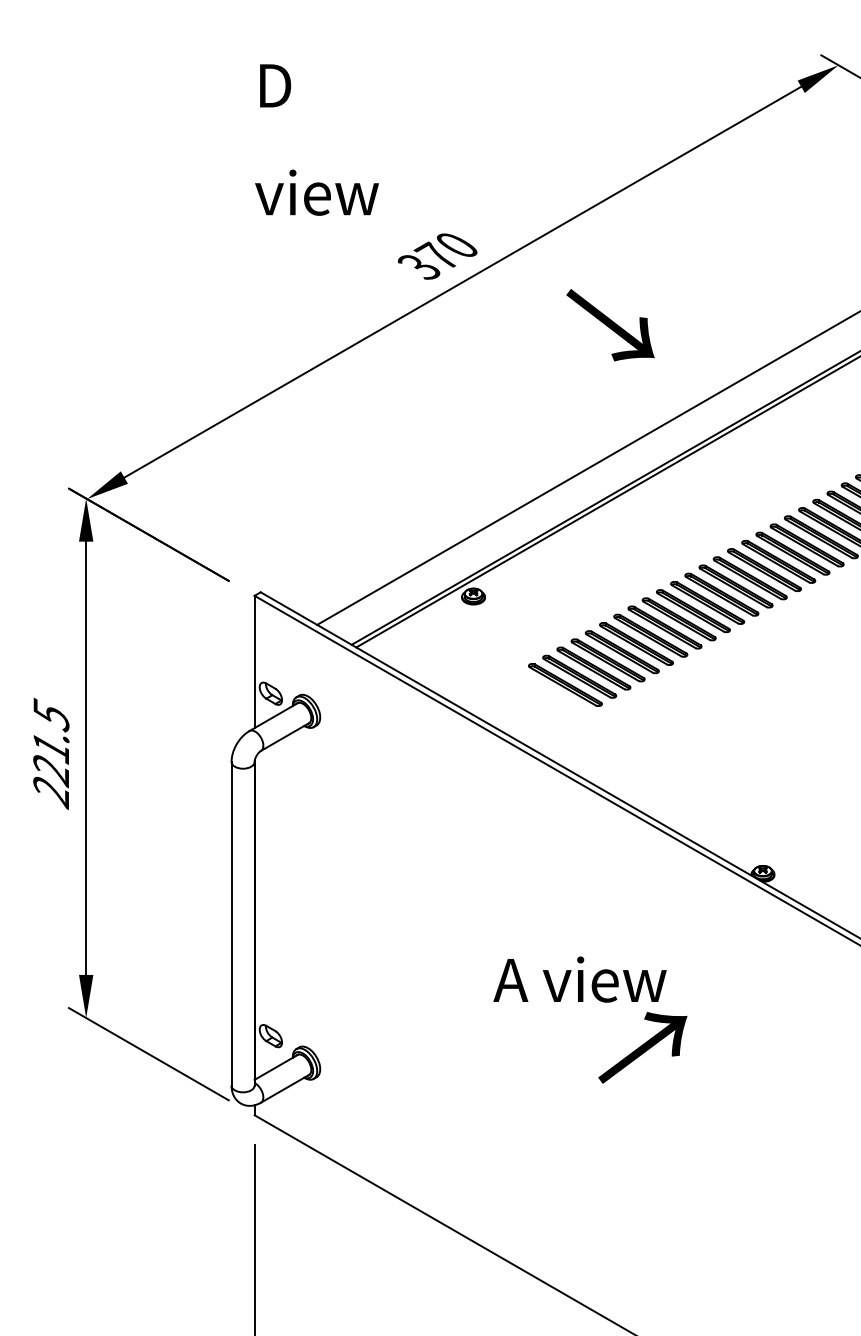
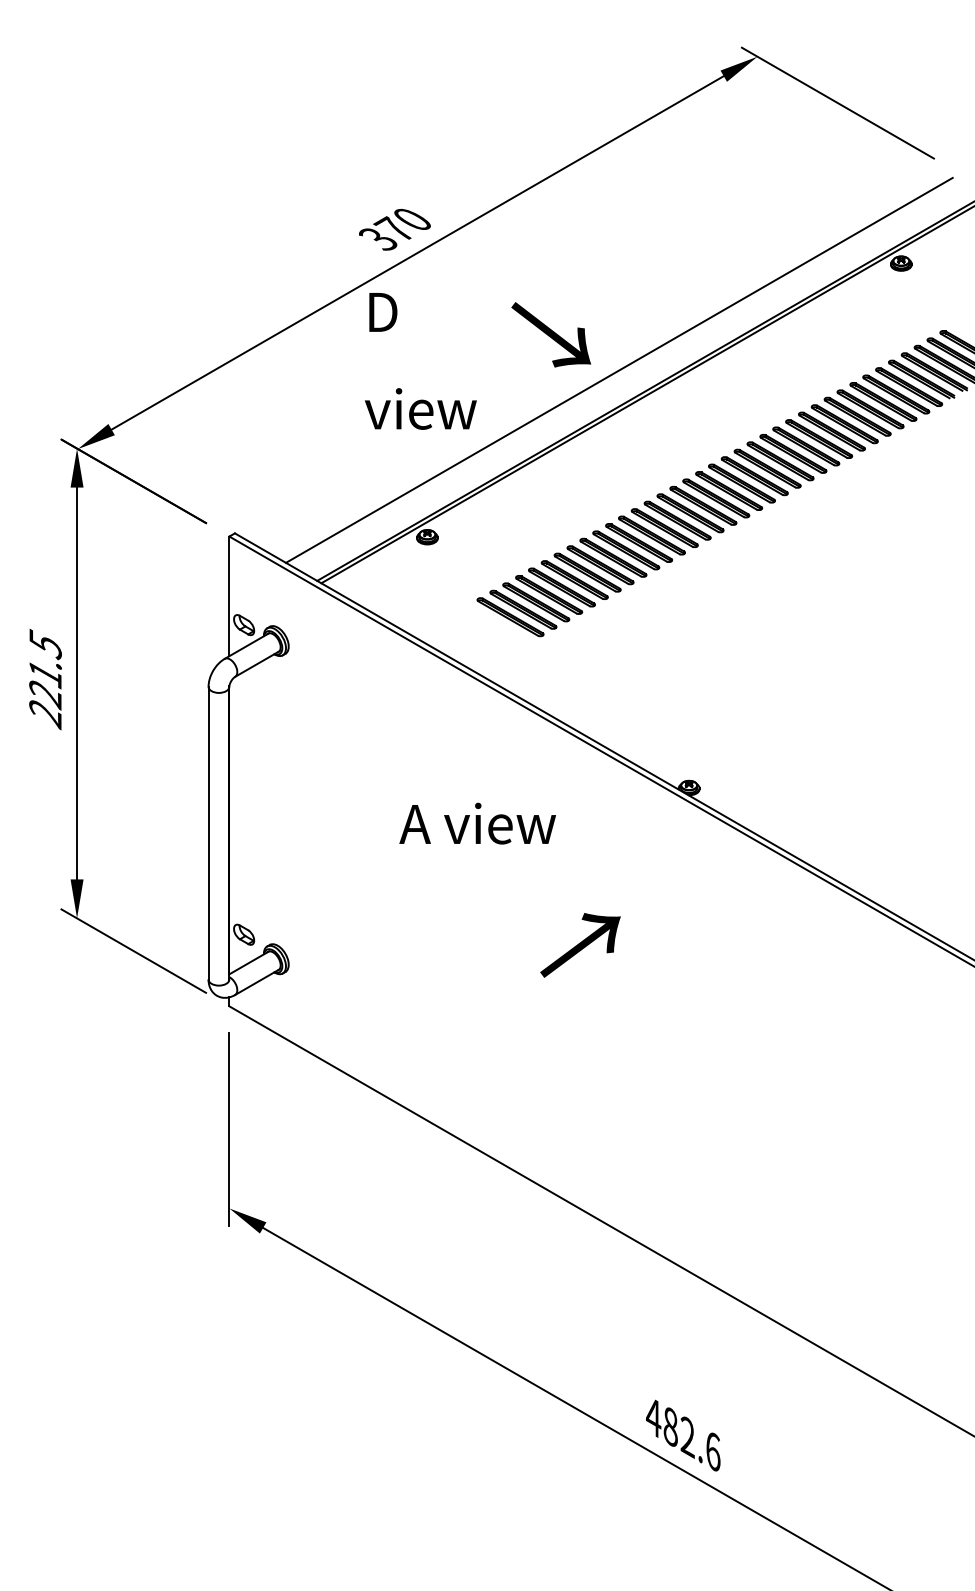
text: (316, 140) -> (420, 361), moved
text: (610, 324) -> (551, 334), moved
text: (579, 979) -> (477, 823), moved

